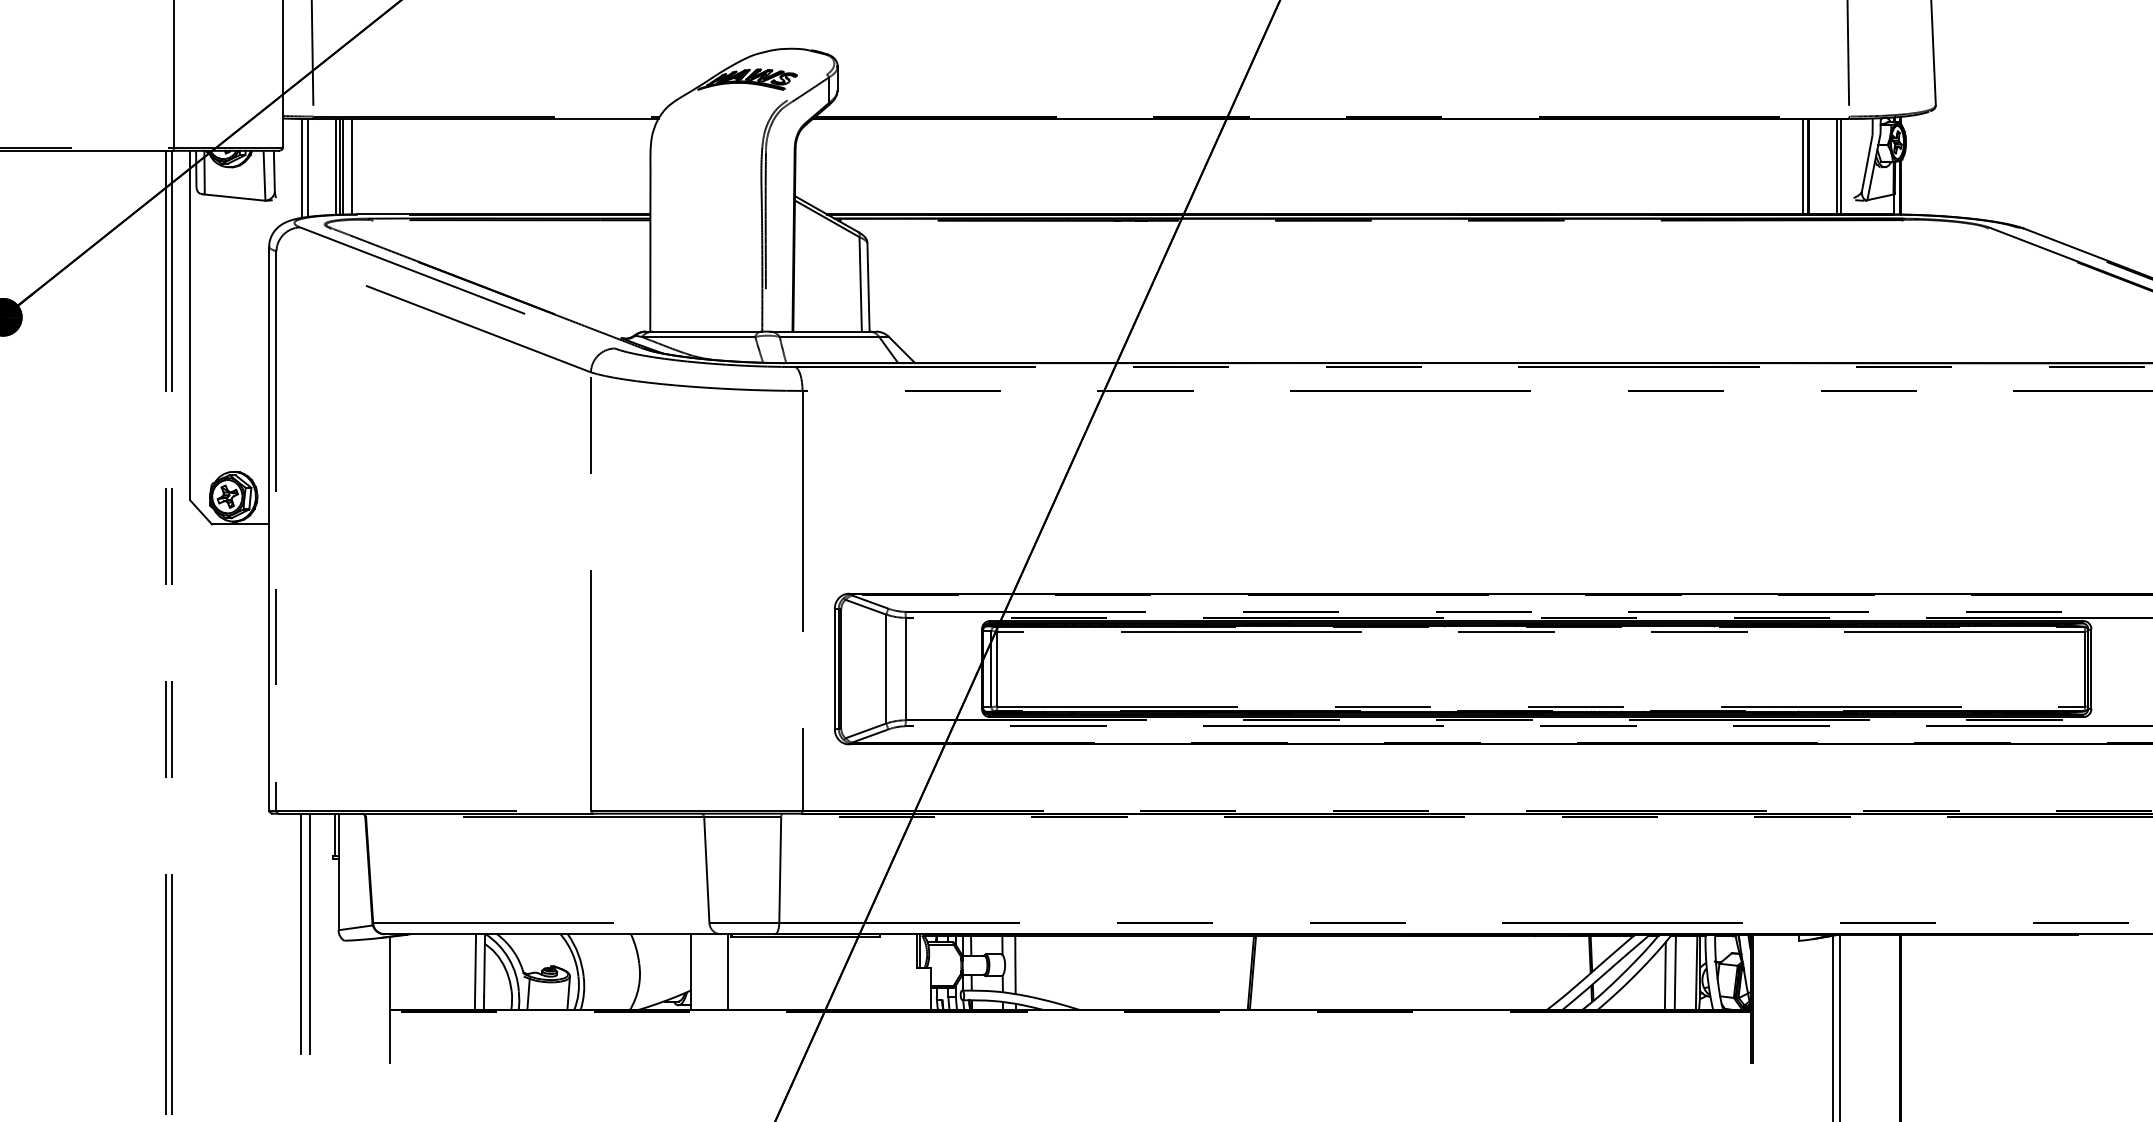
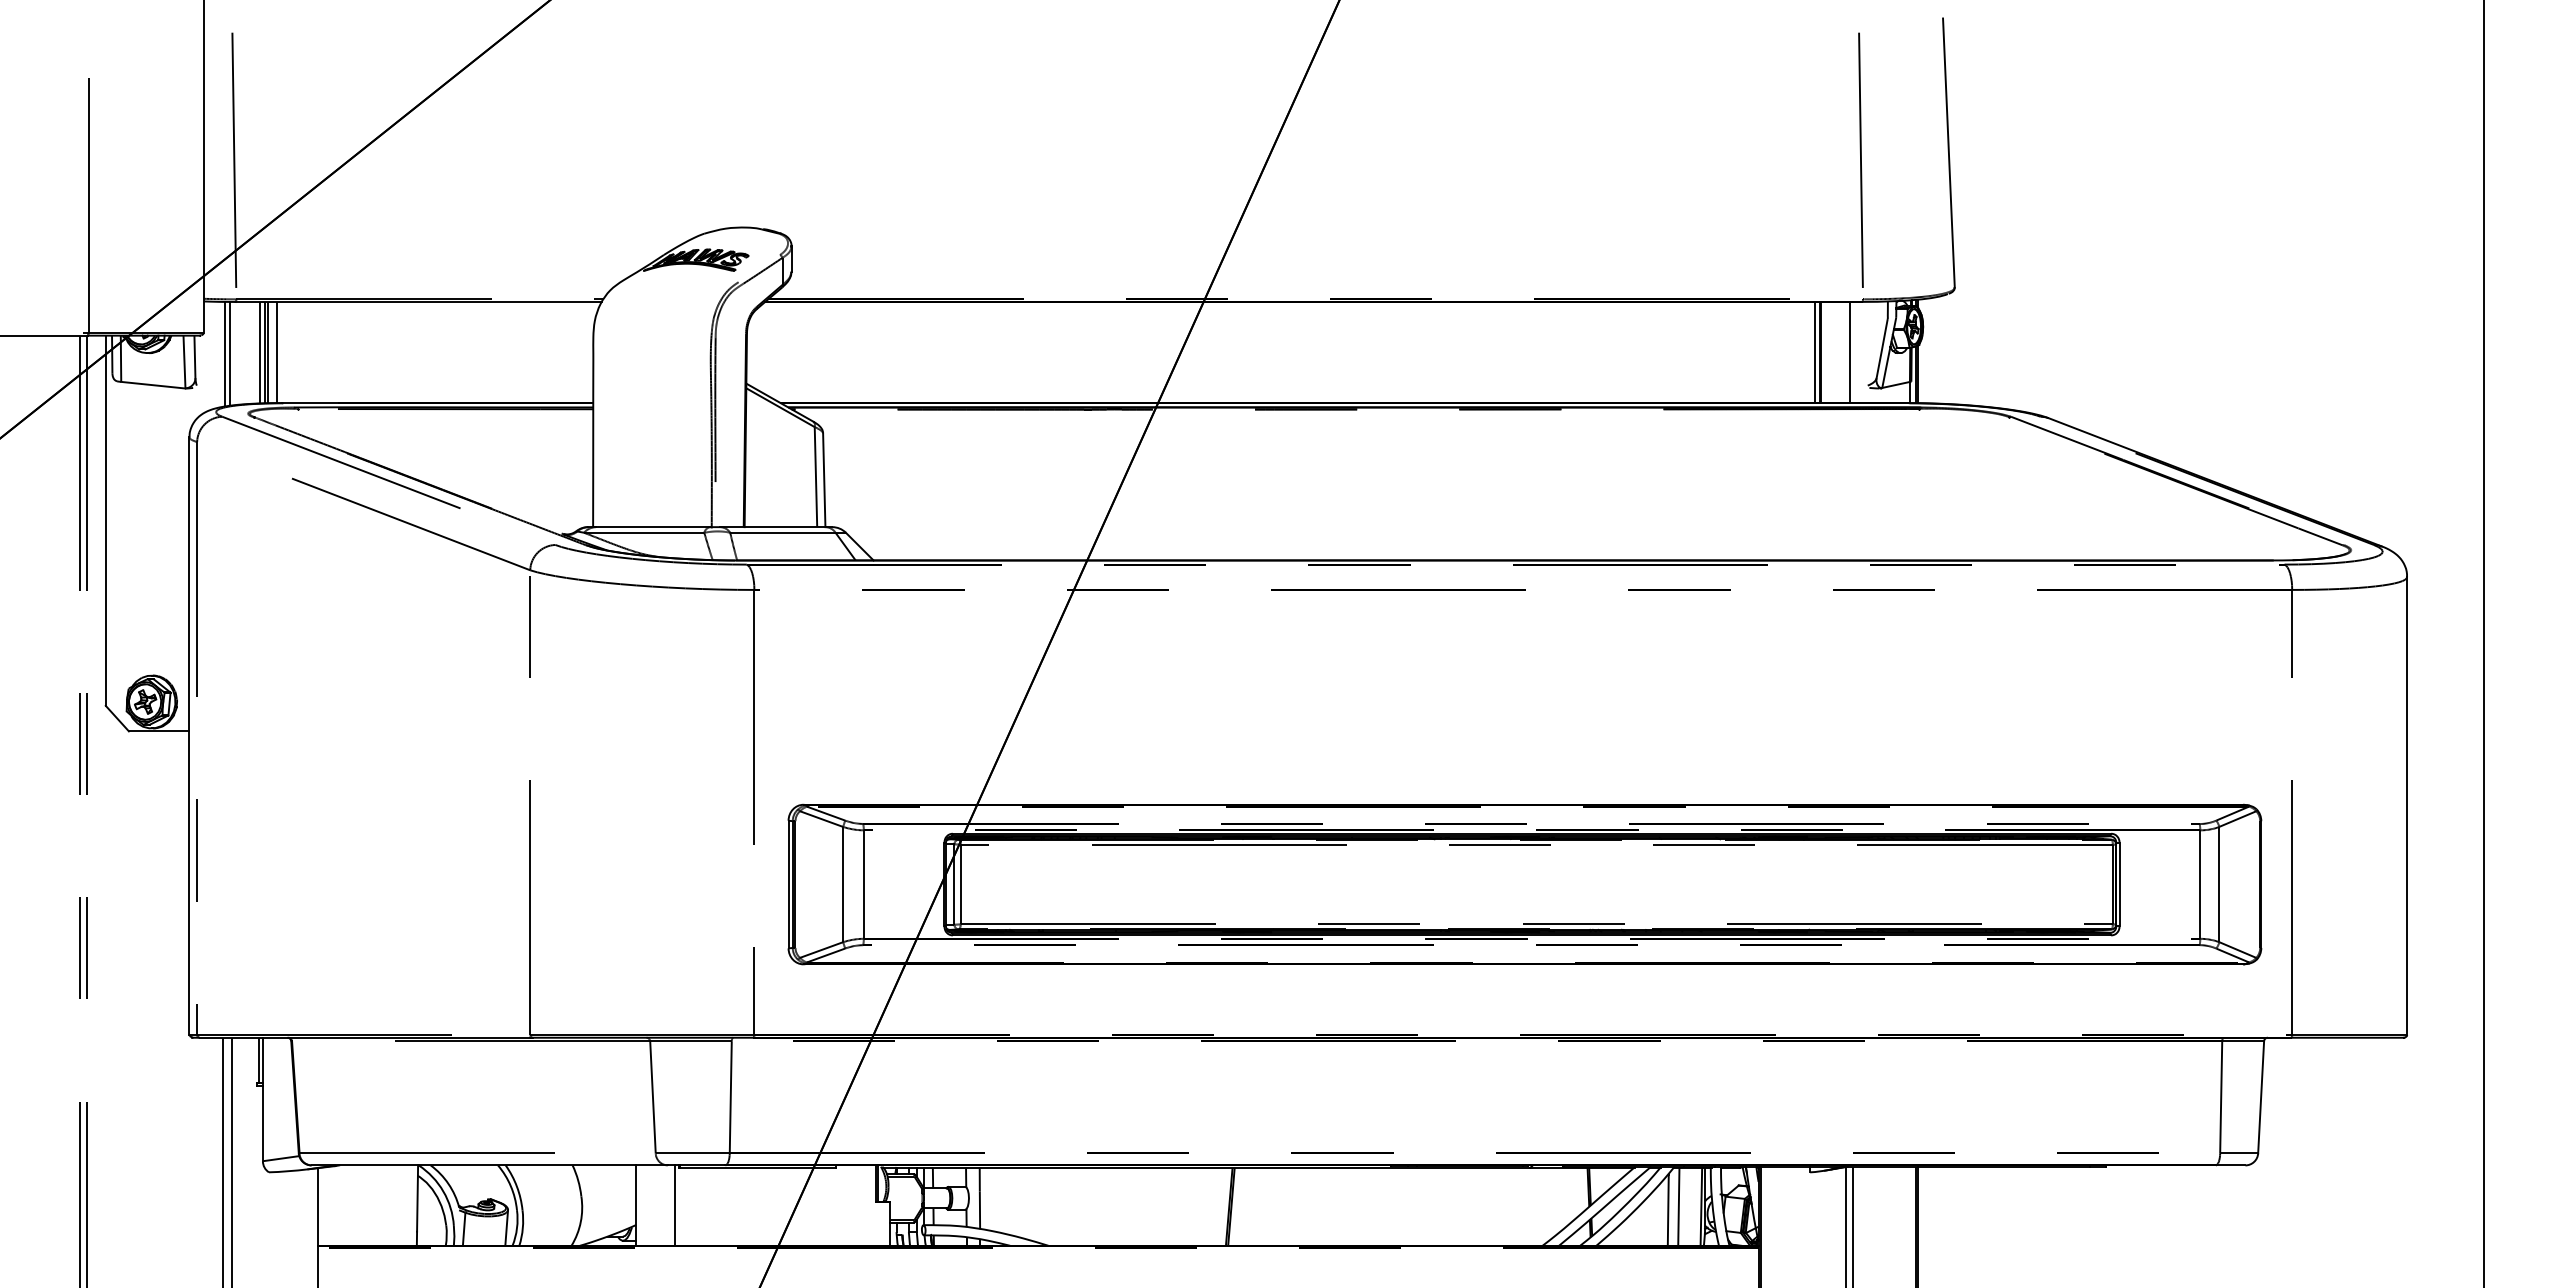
line: (1841, 166) -> (1854, 352), removed
line: (475, 972) -> (407, 1205), removed

